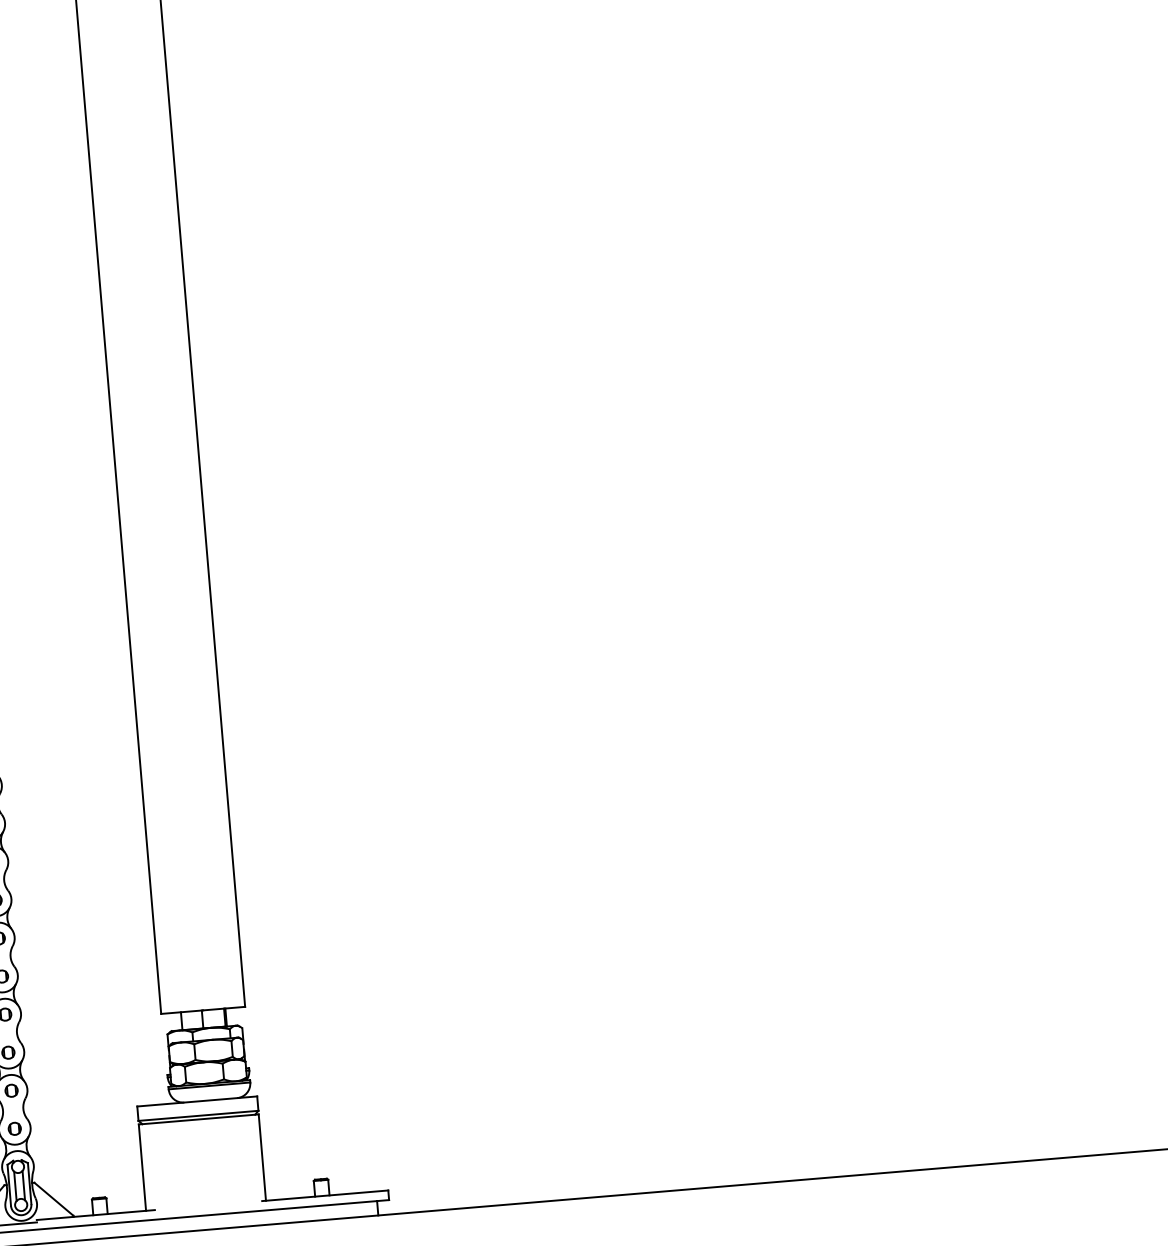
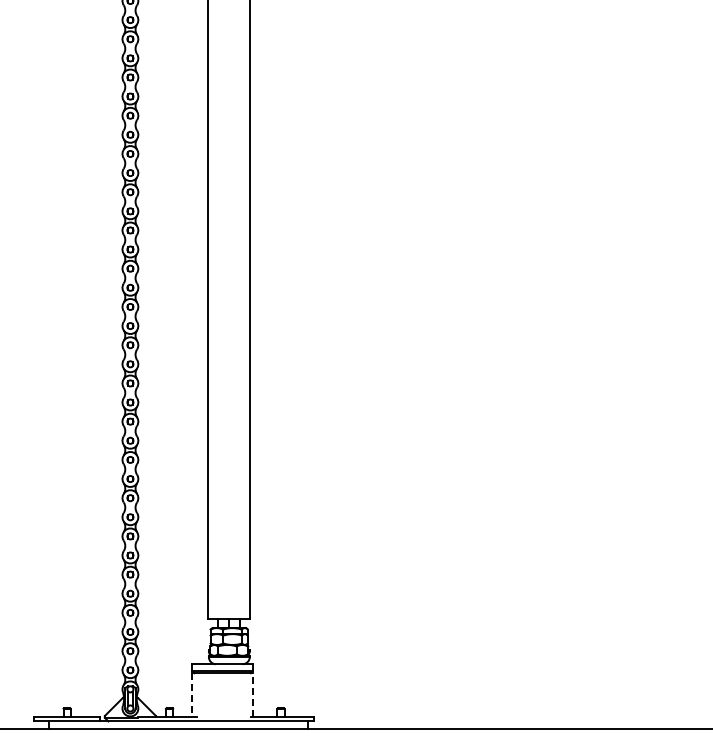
line: (261, 1156) -> (252, 694), solid -> dashed
line: (142, 1166) -> (192, 694), solid -> dashed

